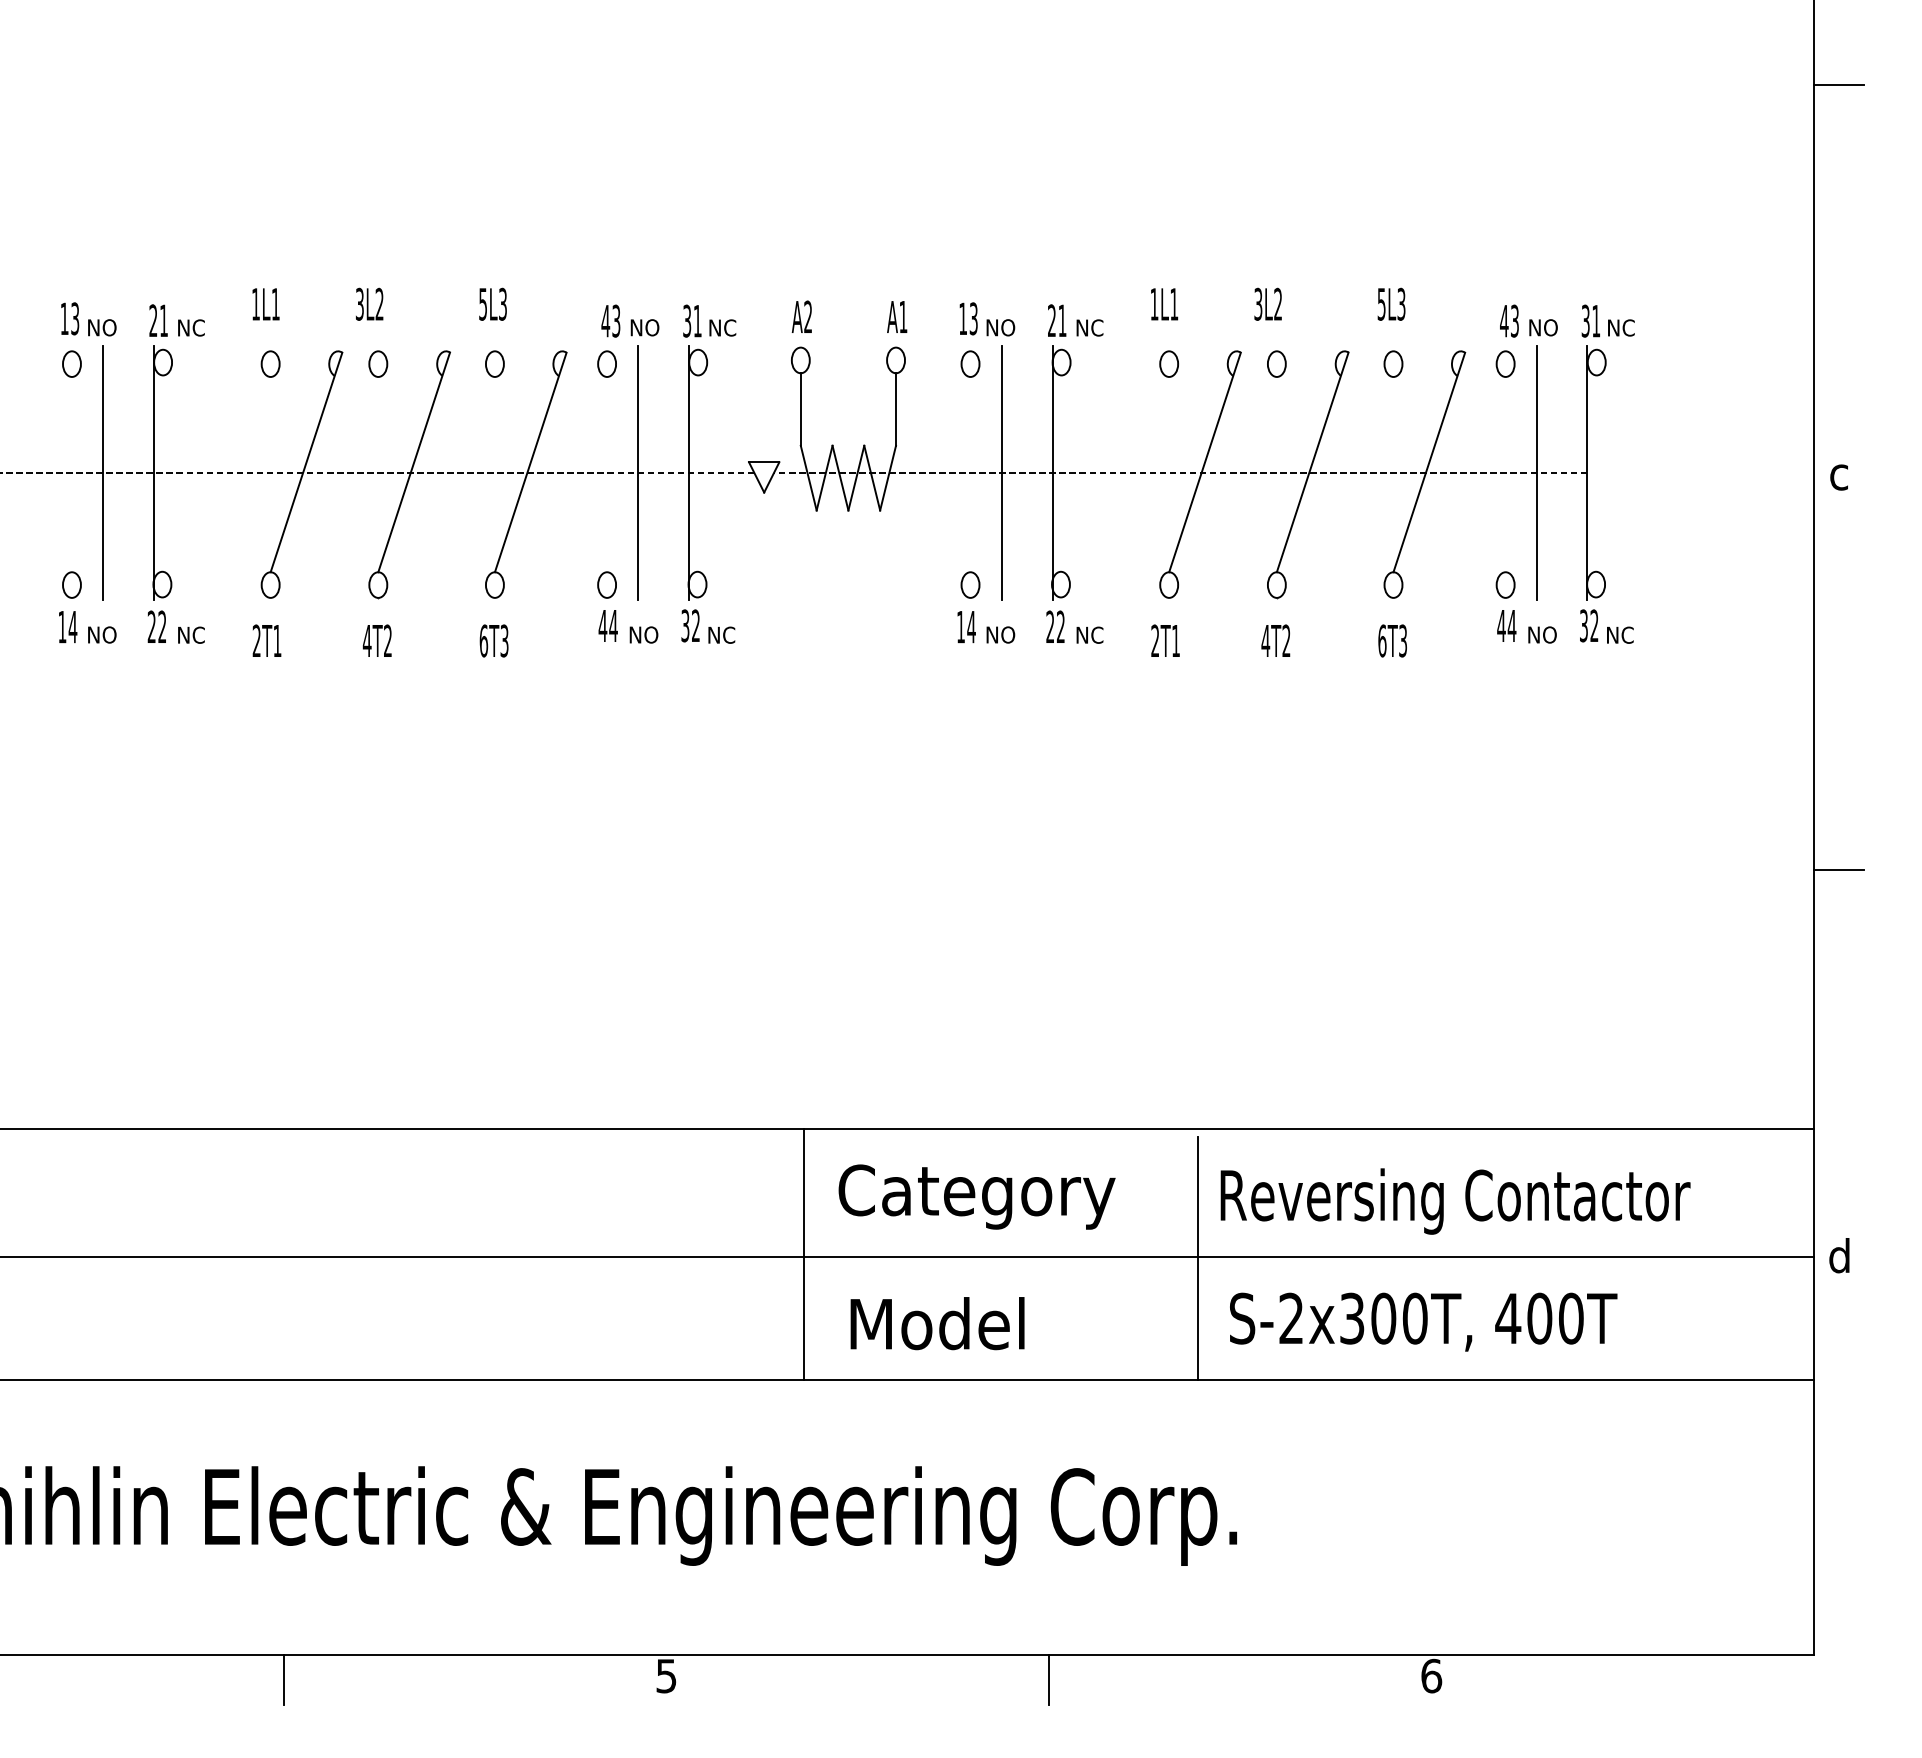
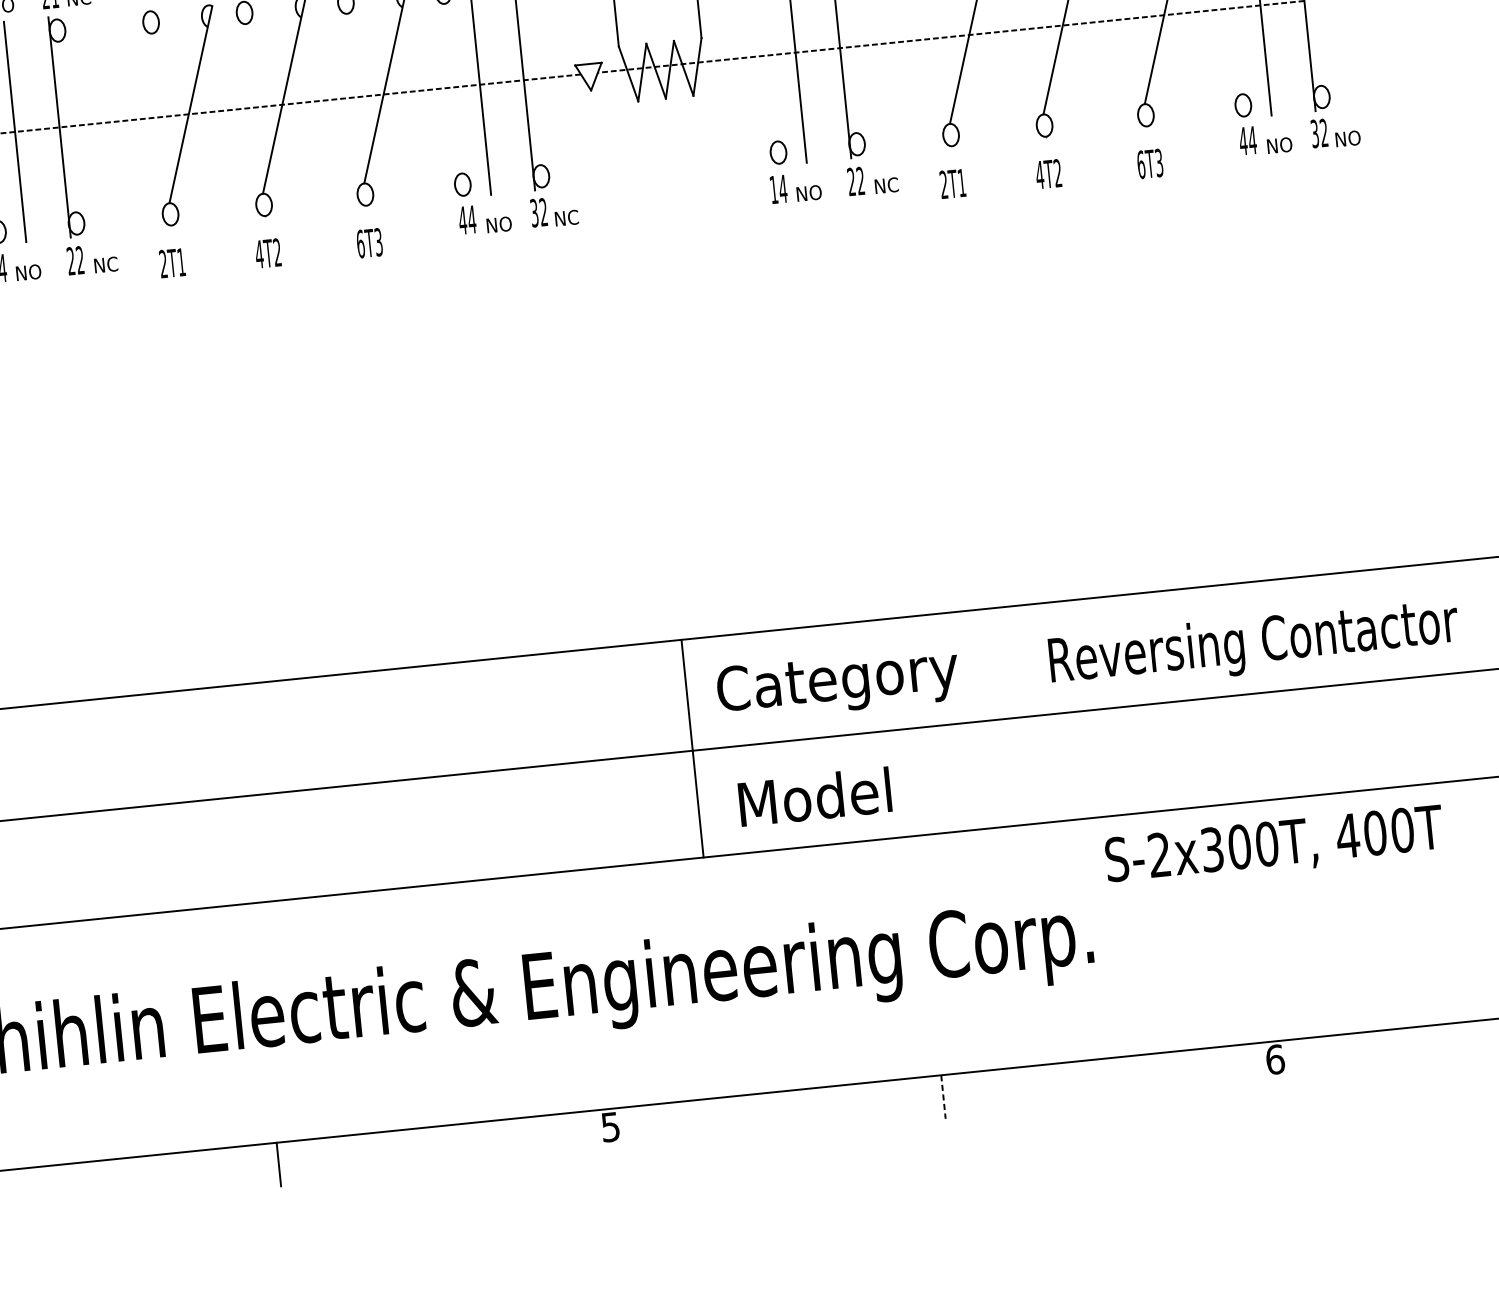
text: (1631, 634) -> (1357, 137), NC -> NO
line: (1197, 1258) -> (1035, 717), removed
text: (1423, 1321) -> (1274, 845), moved
line: (1049, 1680) -> (943, 1097), solid -> dashed

